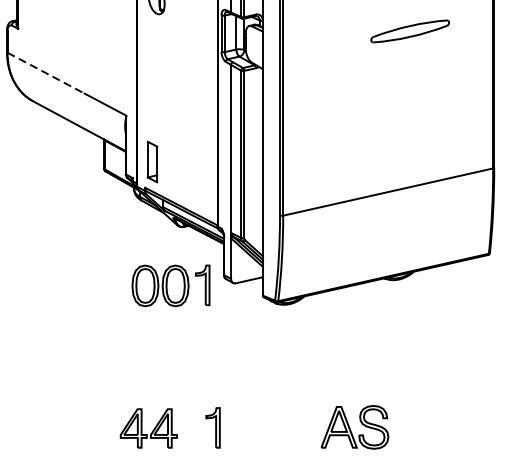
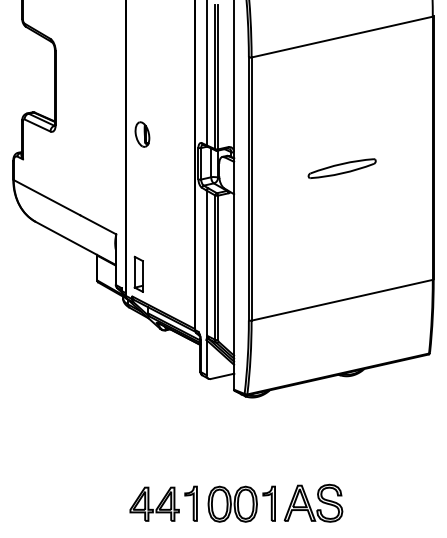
part: (409, 31) -> (341, 168), moved
line: (46, 72) -> (47, 197), dashed -> solid
part: (170, 285) -> (241, 503), moved
part: (148, 427) -> (154, 503), moved

